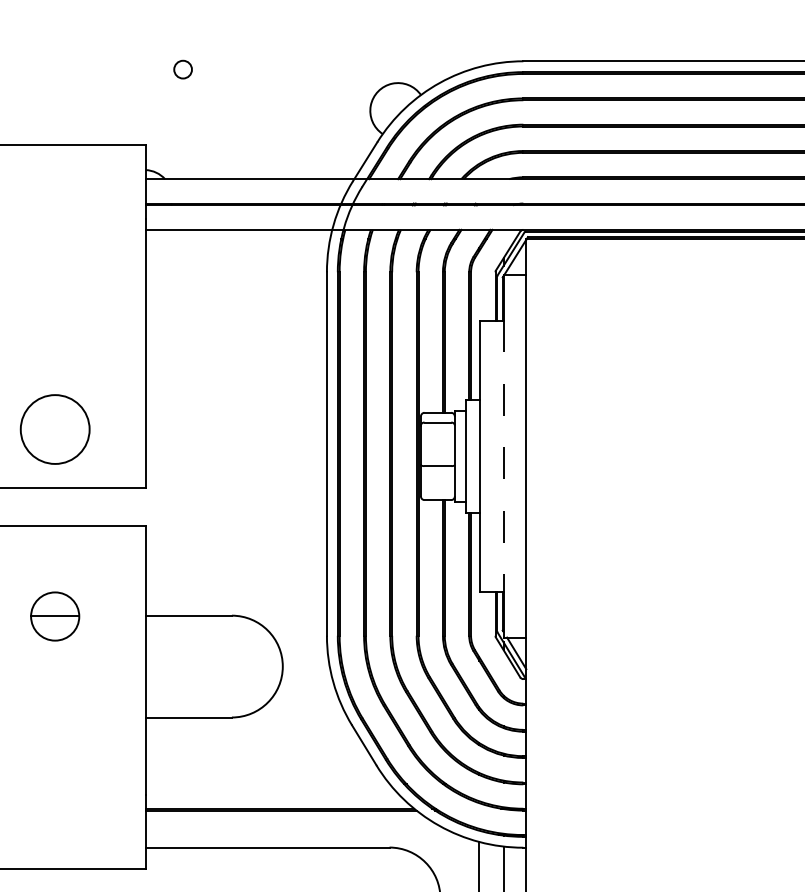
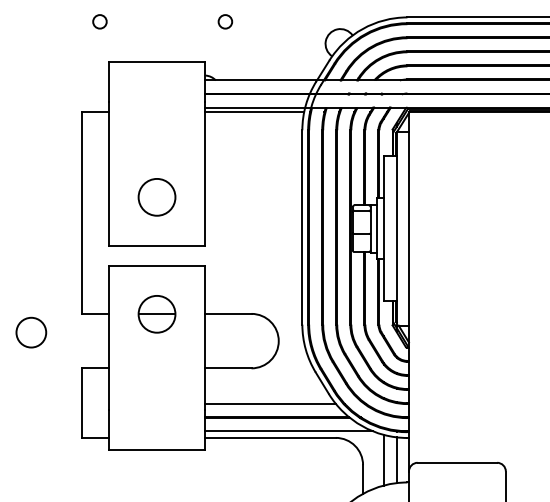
circle: (183, 68) -> (225, 21), size x1.43
line: (237, 239) -> (254, 112), added
circle: (54, 429) -> (156, 197), moved
line: (502, 455) -> (396, 228), dashed -> solid
part: (54, 616) -> (156, 314), size x1.43
line: (267, 785) -> (270, 404), added
line: (301, 835) -> (288, 431), added

